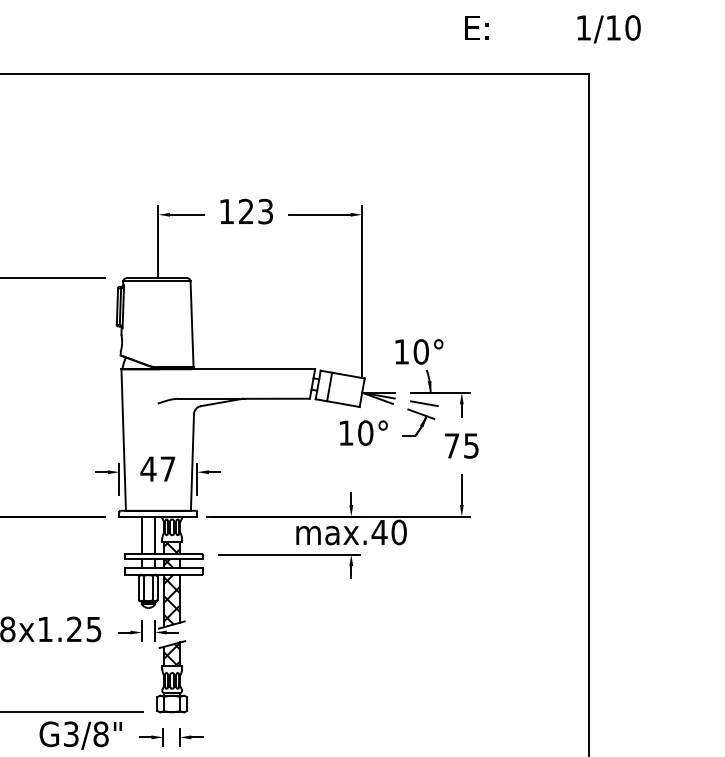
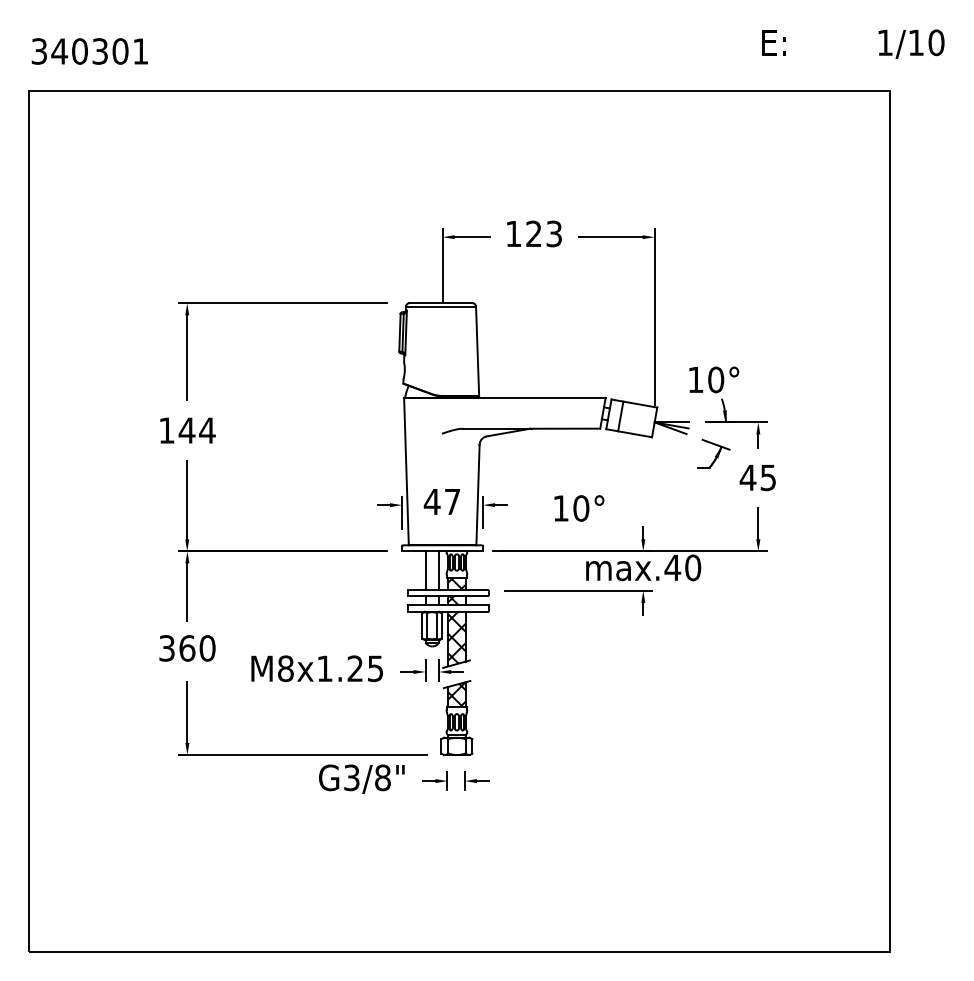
line: (424, 403) -> (719, 433), removed
text: (363, 433) -> (579, 508), moved
text: (451, 445) -> (747, 477), 75 -> 45

